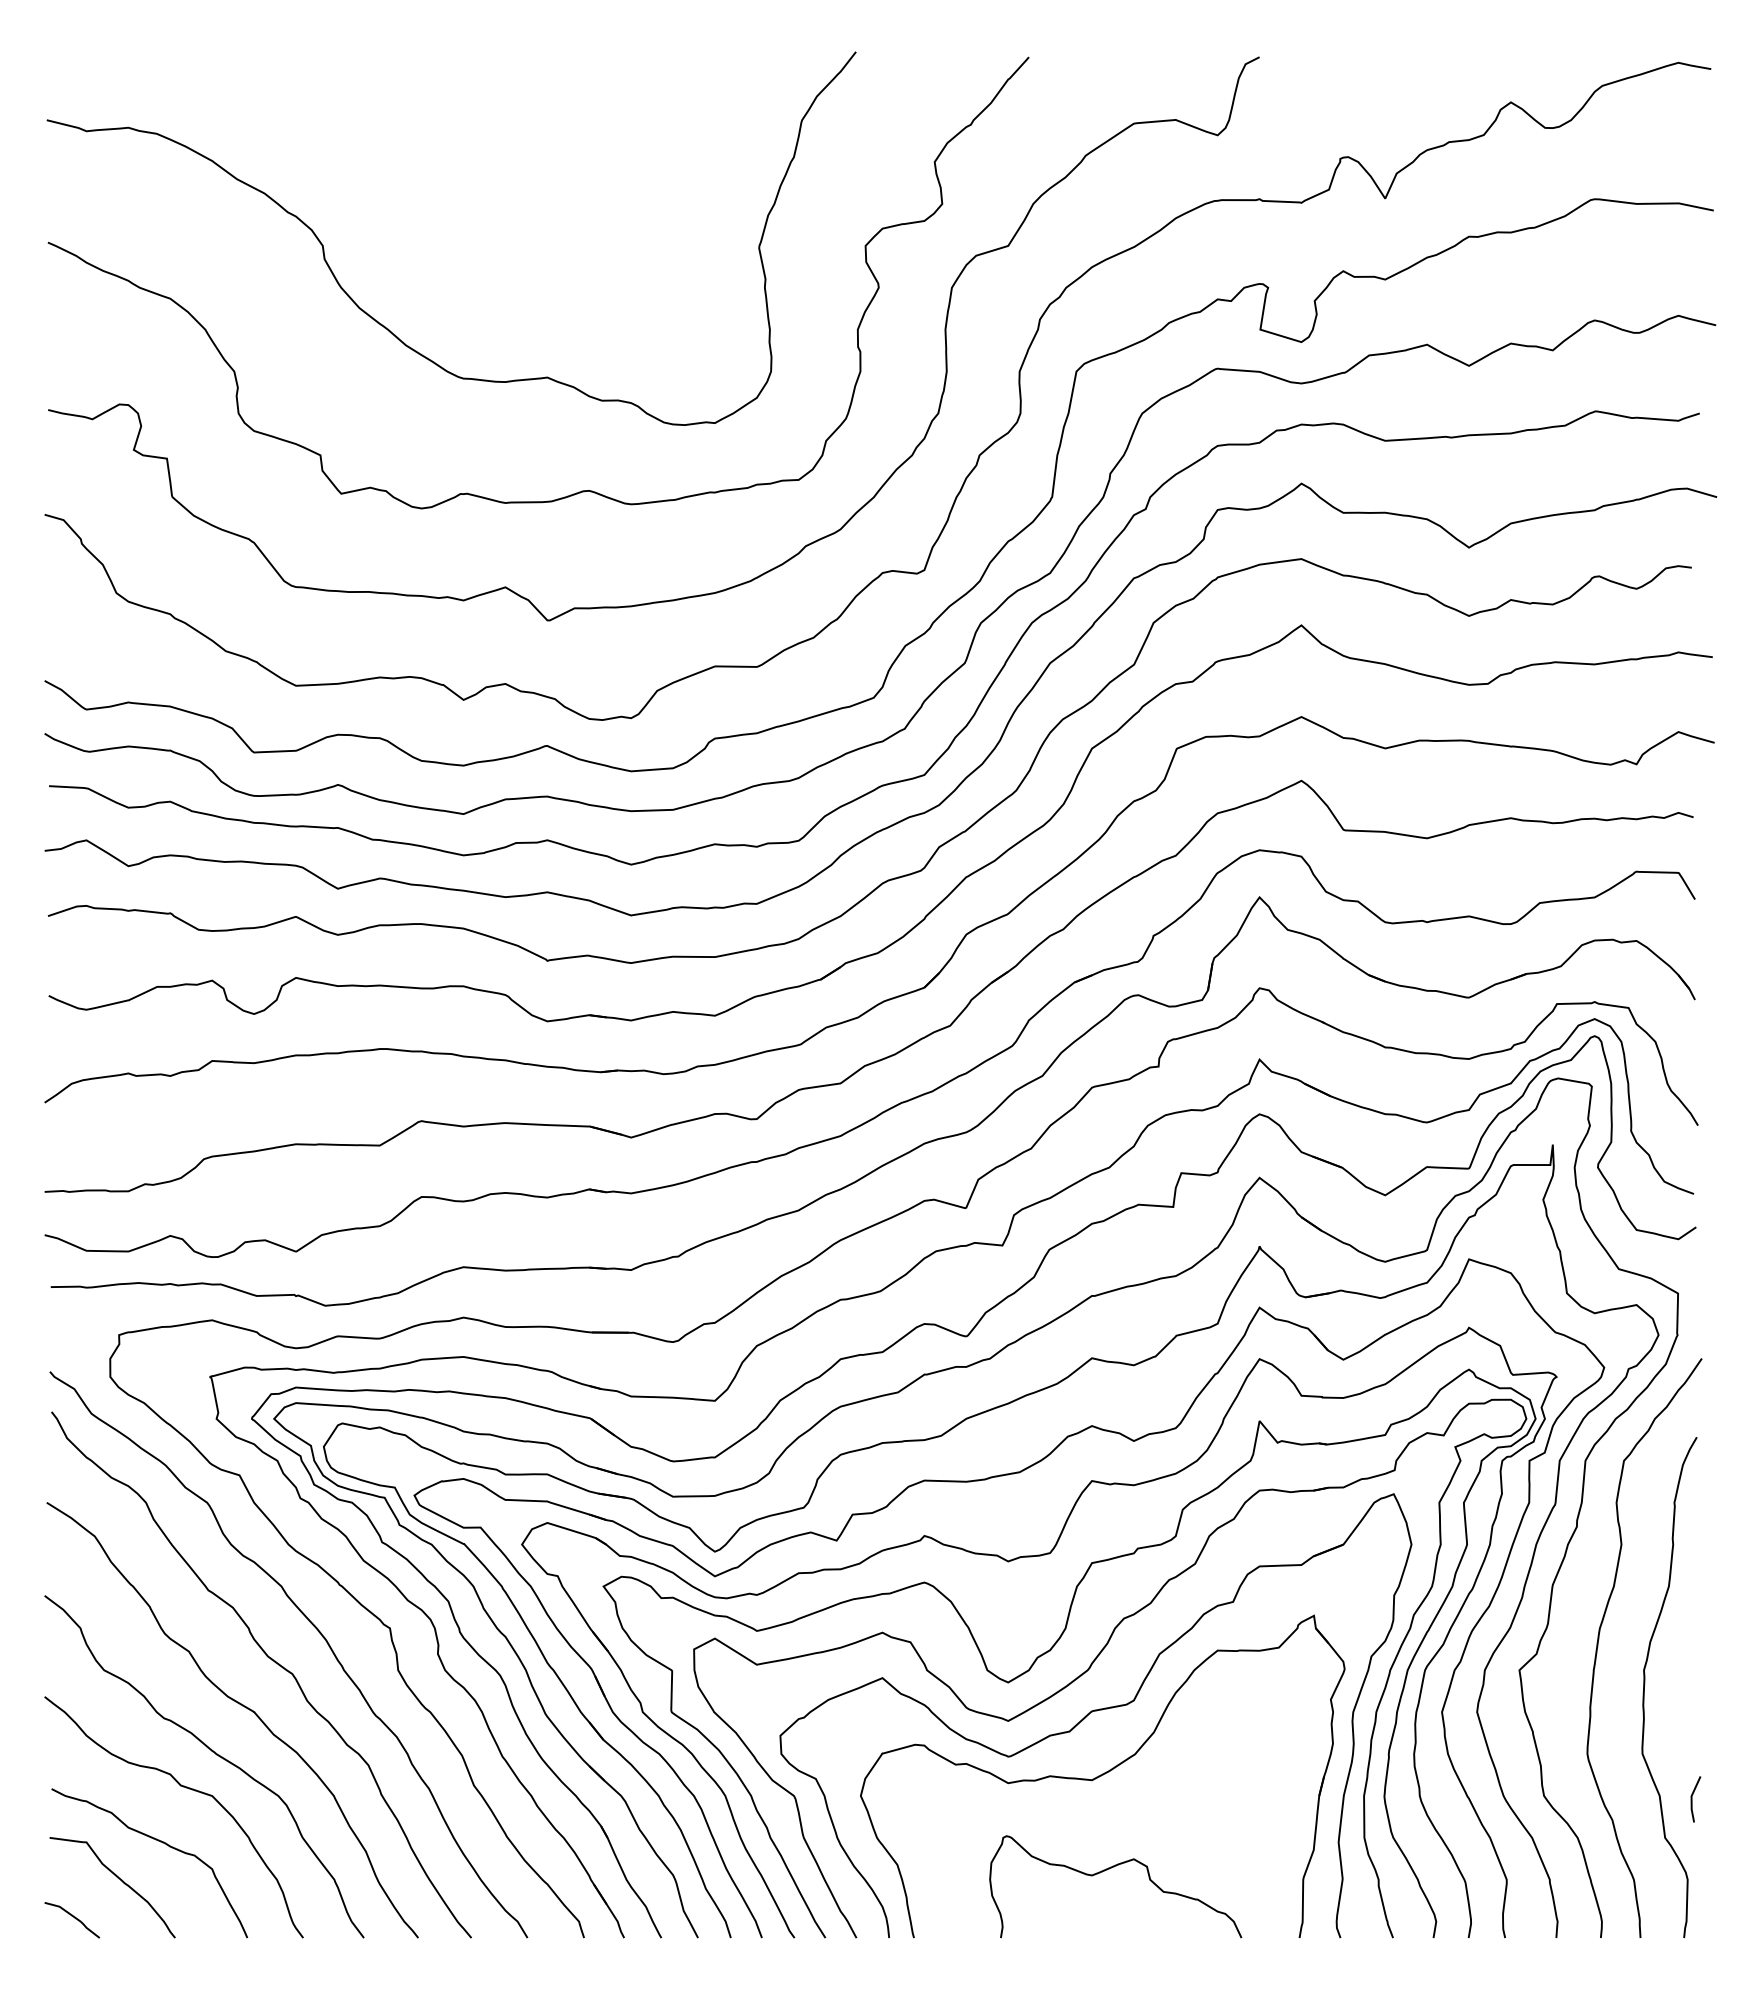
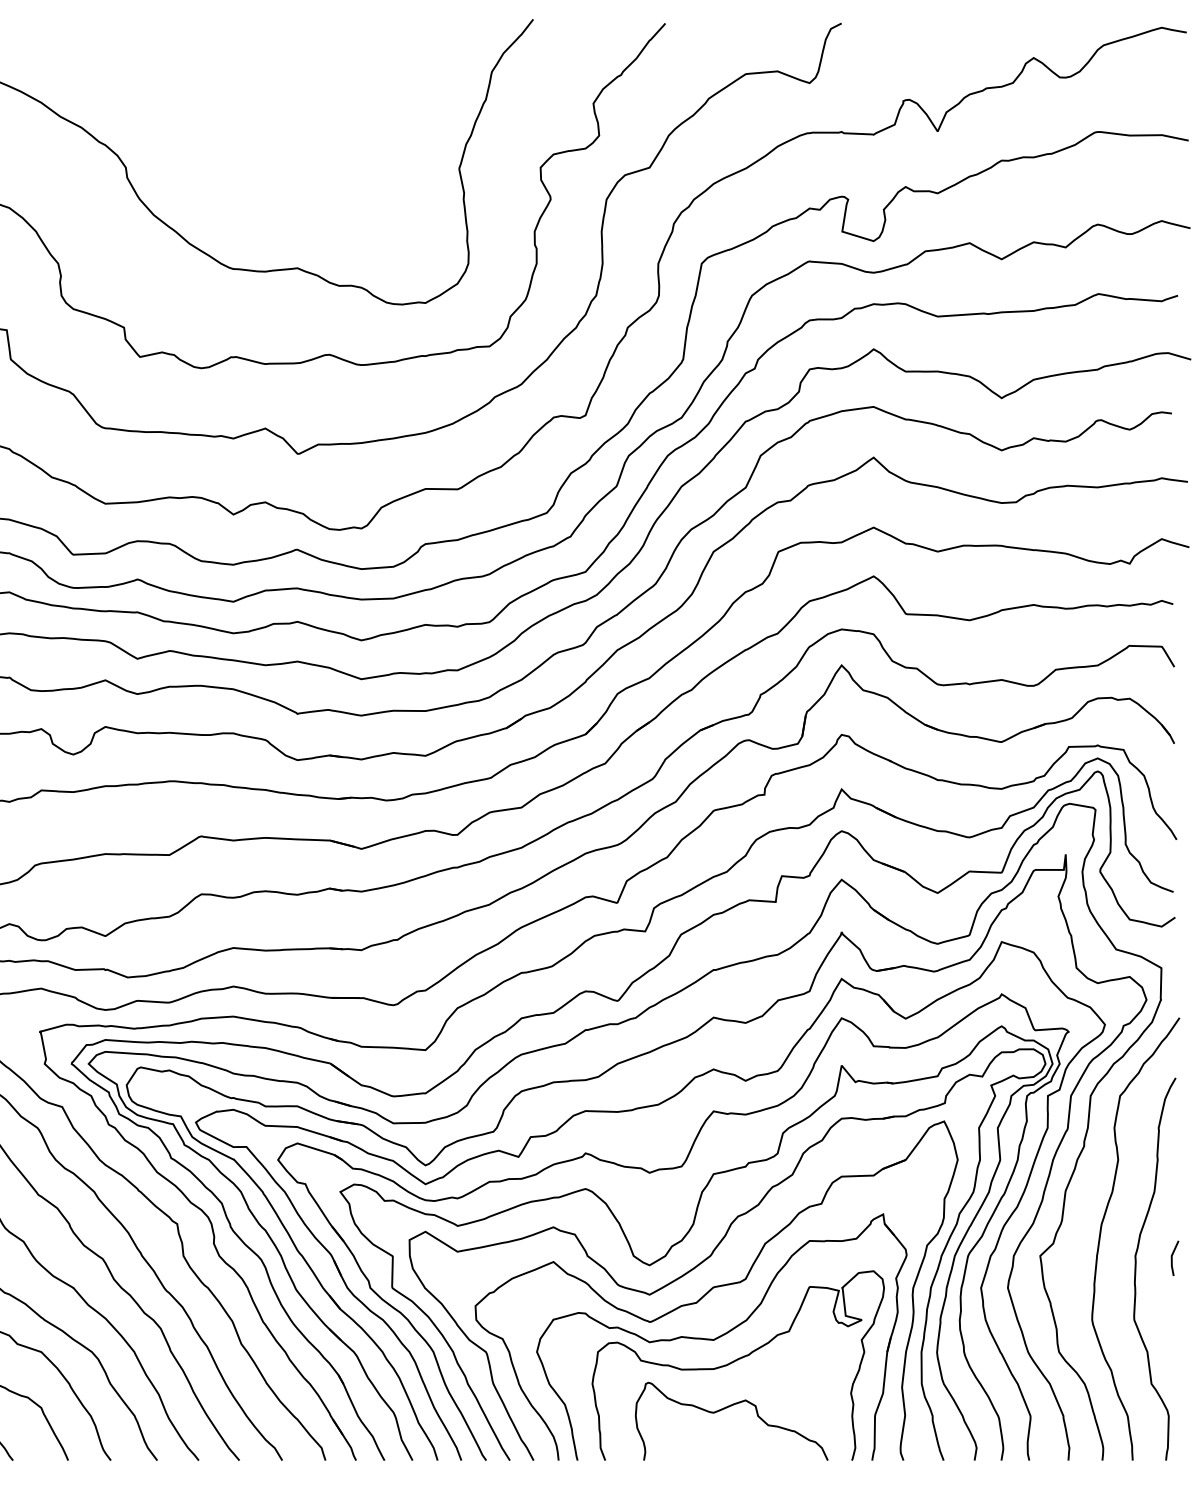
line: (1692, 1799) -> (1172, 1258), moved
curve: (1120, 1808) -> (735, 1361), added

